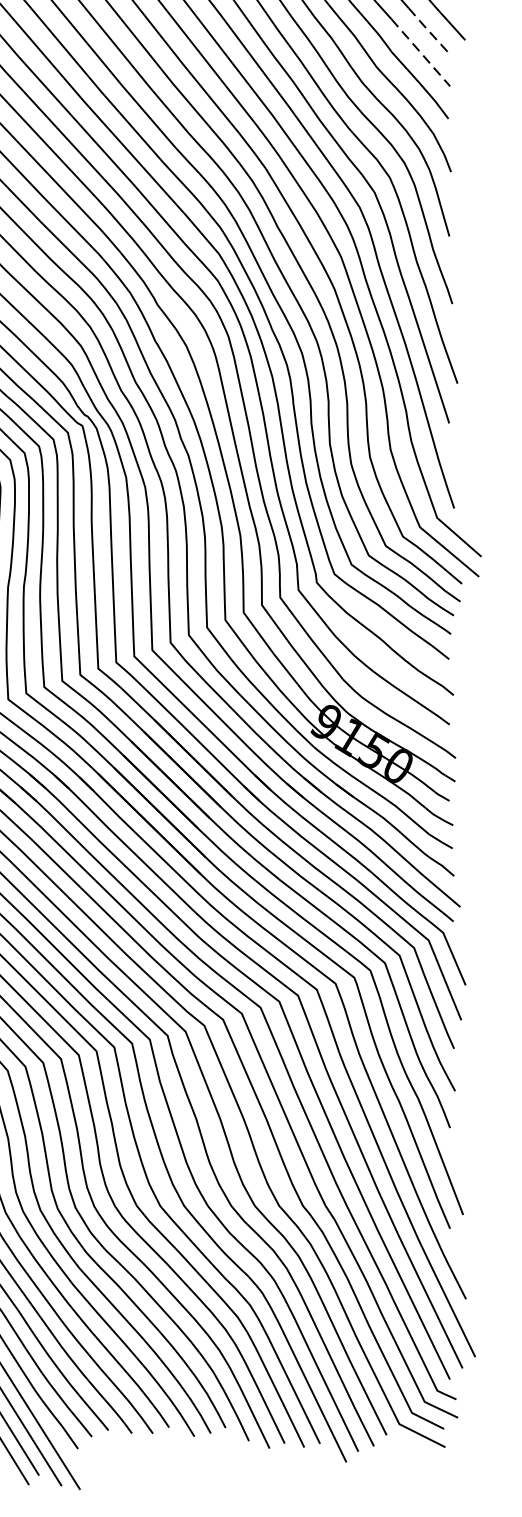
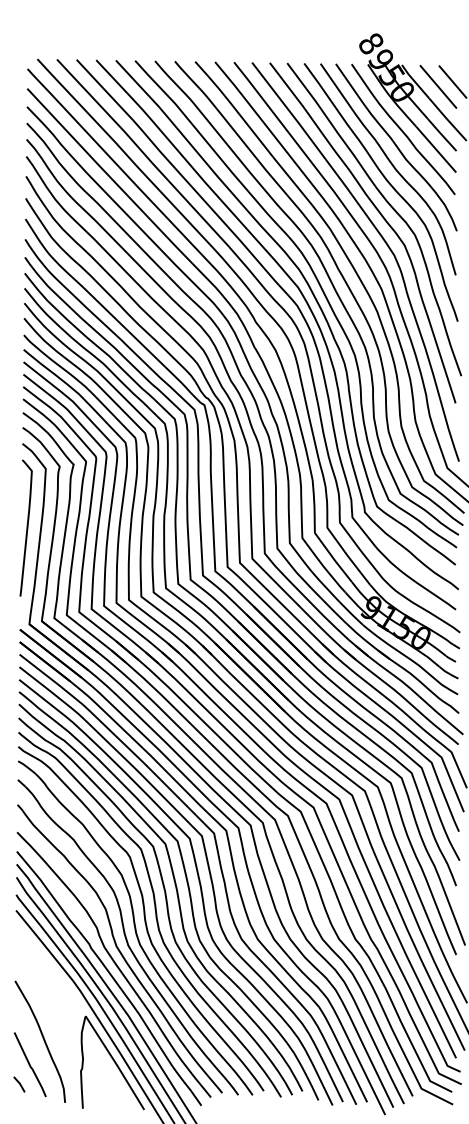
line: (428, 30) -> (441, 134), dashed -> solid
line: (421, 52) -> (436, 149), dashed -> solid

